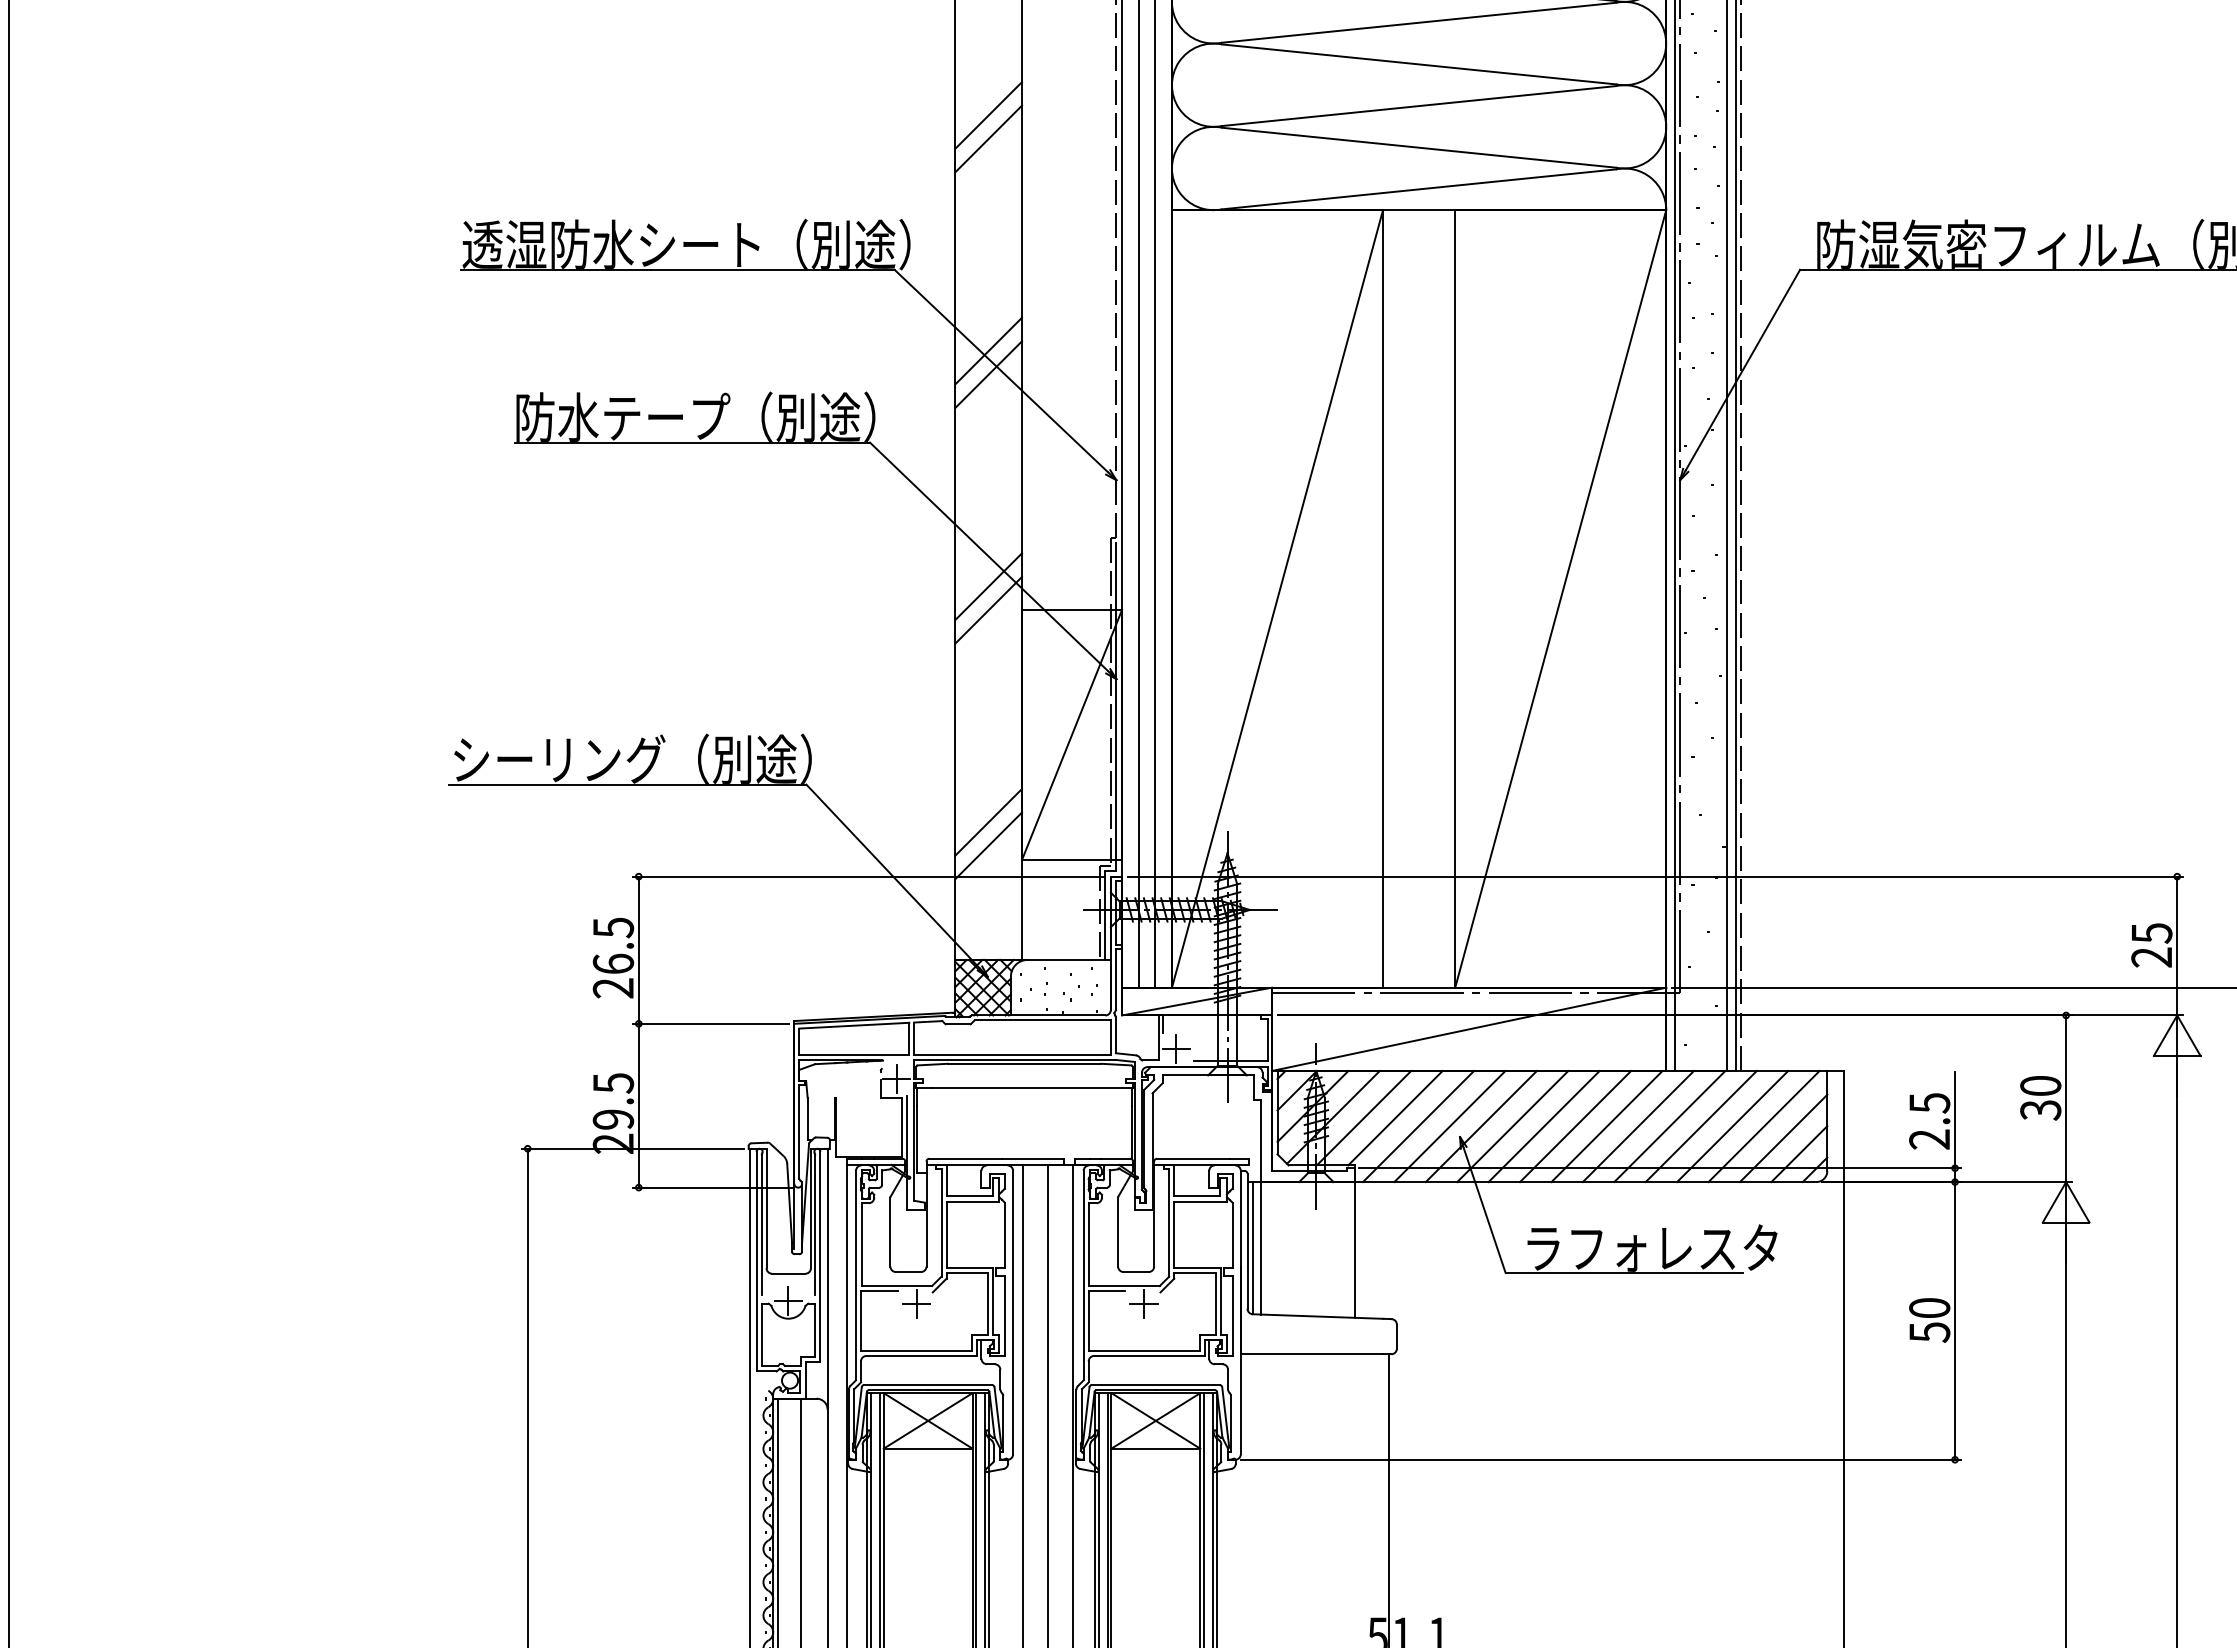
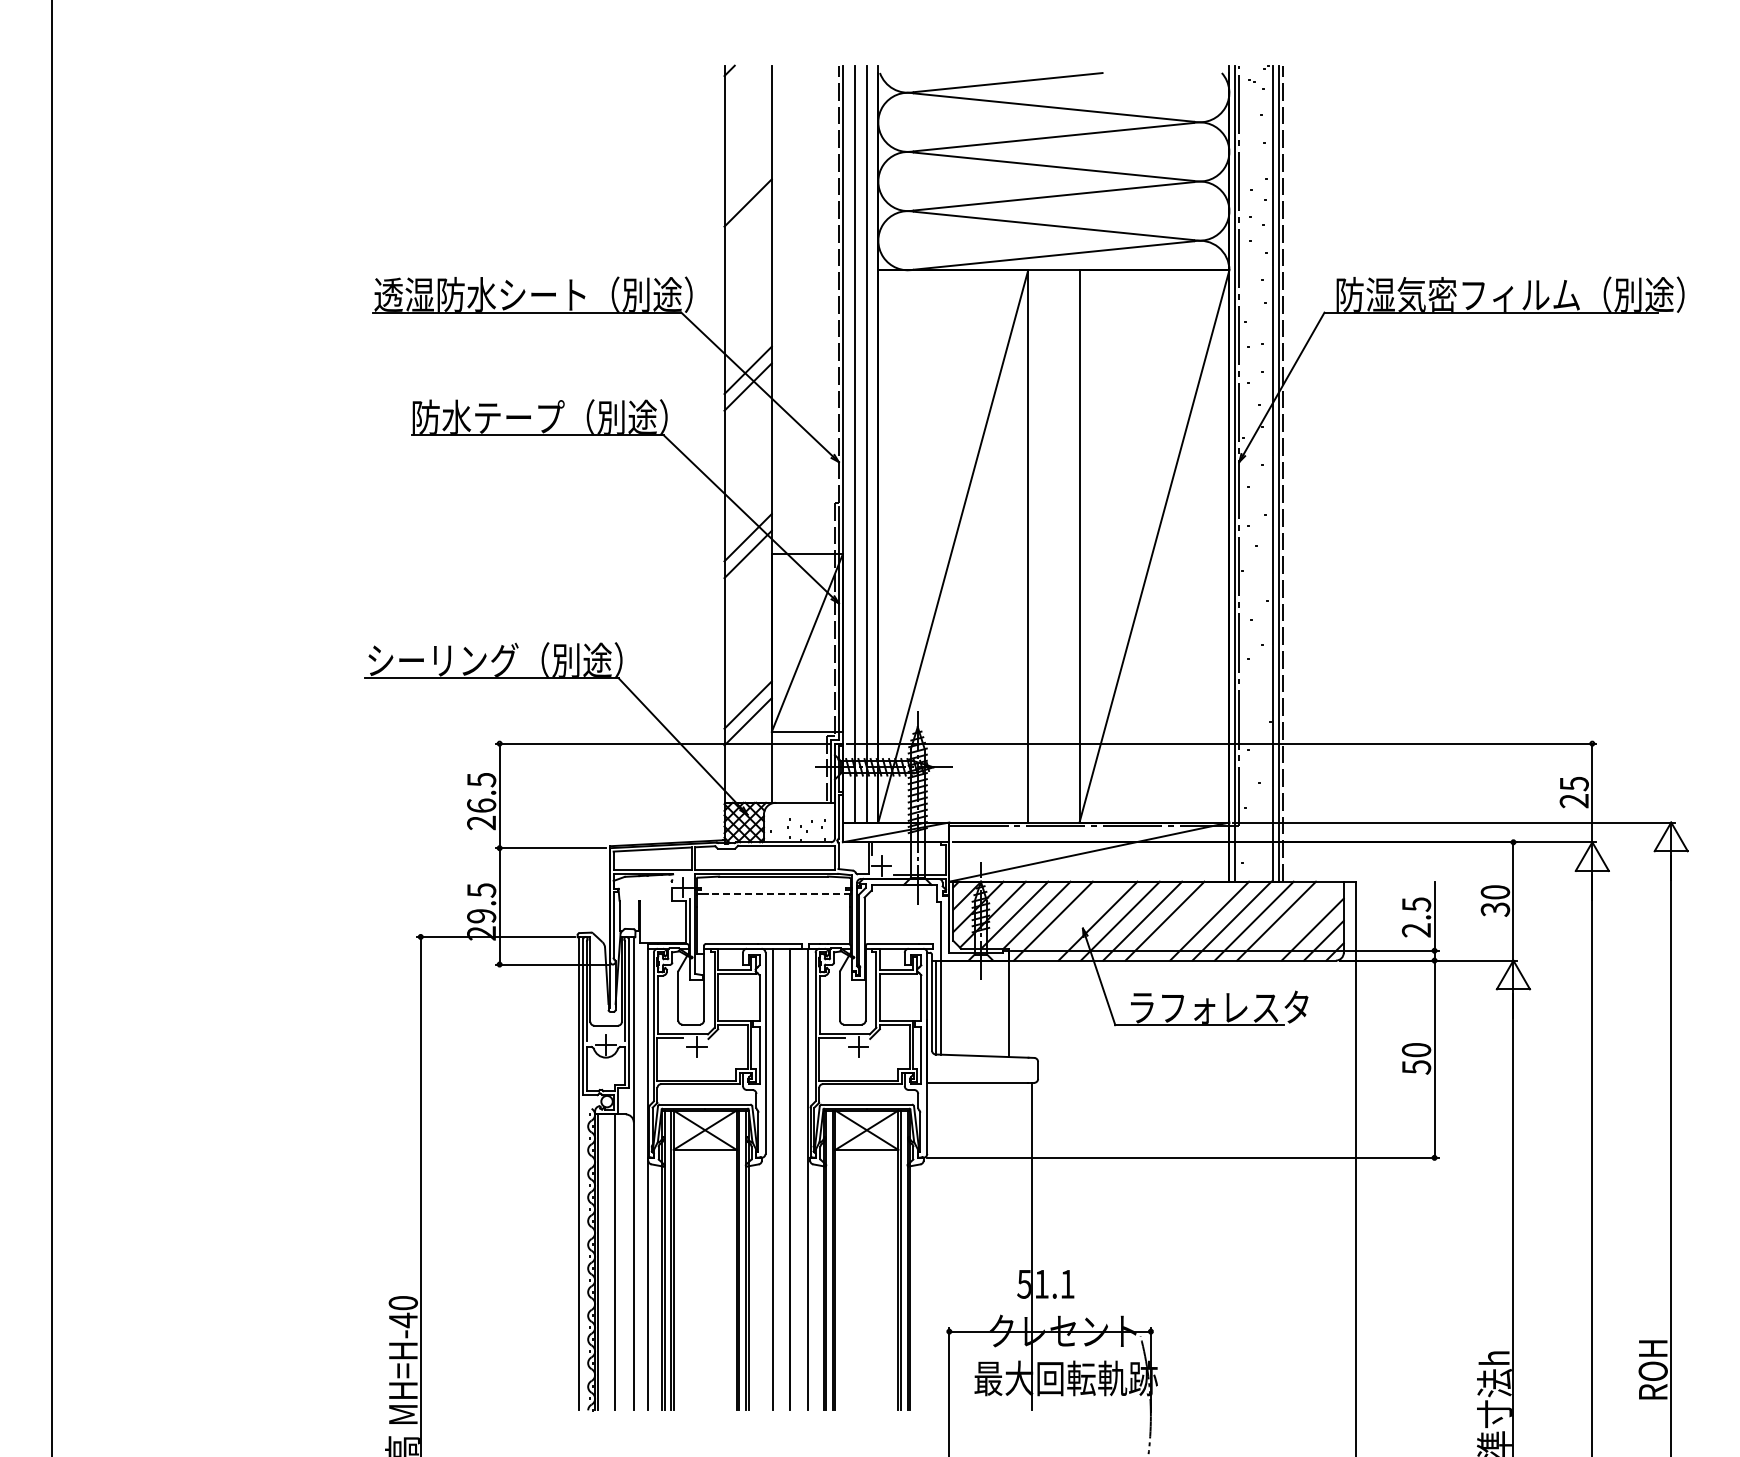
line: (987, 138) -> (747, 219), removed
line: (1031, 1087) -> (778, 893), solid -> dashed
line: (1449, 1125) -> (1075, 920), removed
line: (1605, 1125) -> (1186, 920), removed
line: (1763, 1125) -> (1298, 920), removed

